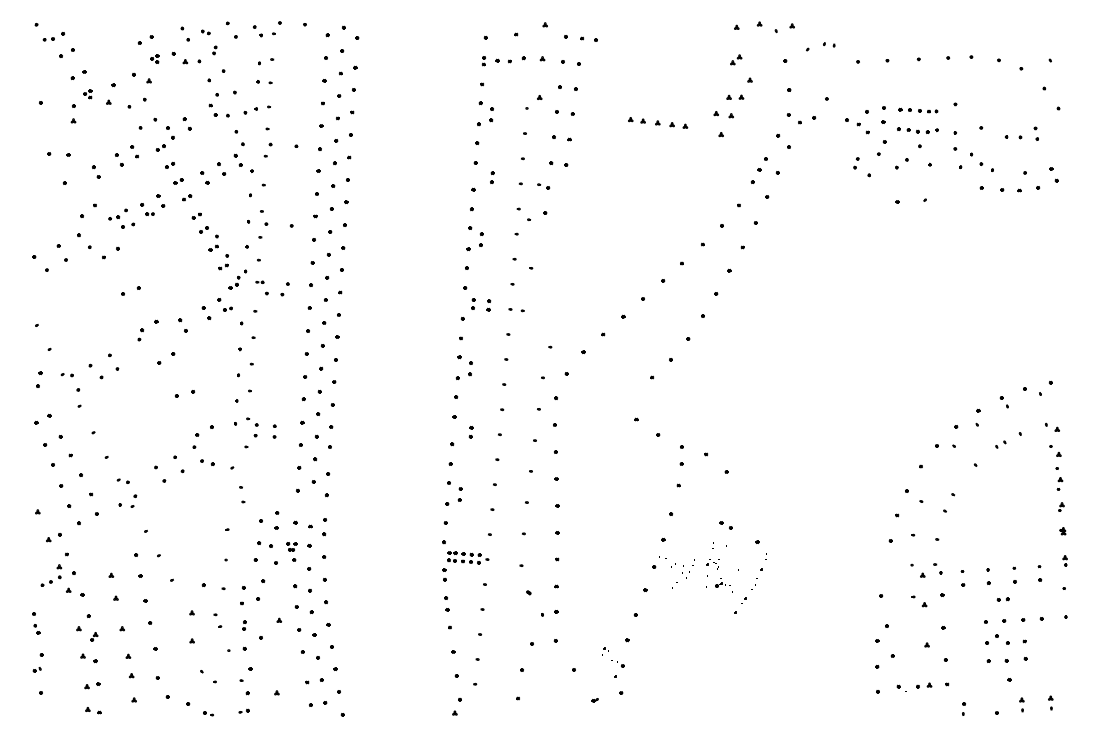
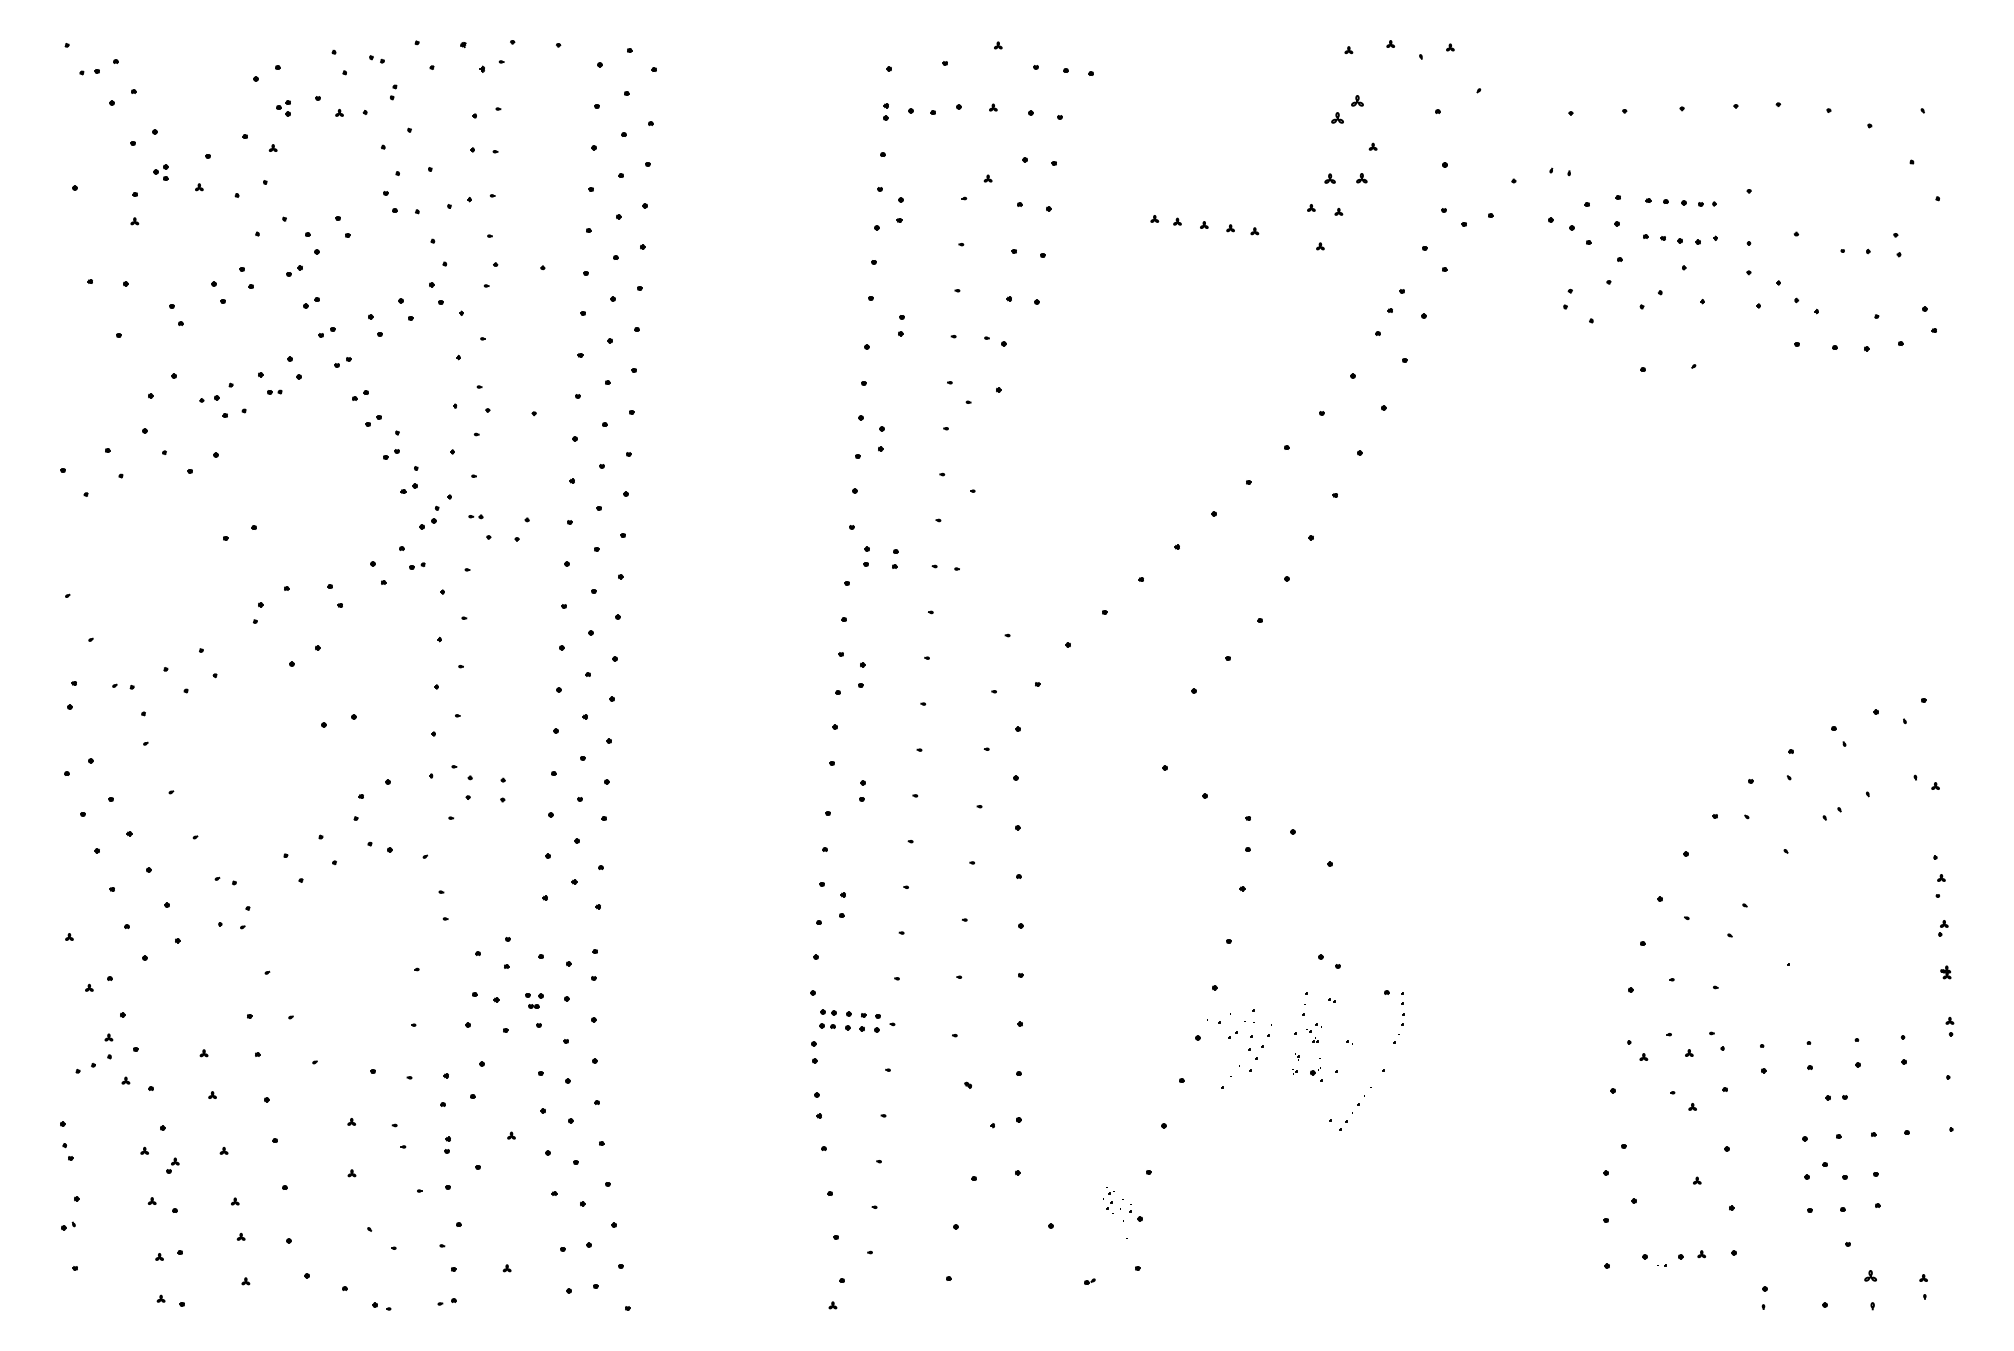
part: (257, 31) -> (471, 57), size x1.6
part: (829, 44) -> (1560, 171), moved
part: (736, 59) -> (1348, 108), size x1.6
part: (735, 96) -> (1346, 176), size x1.4
part: (1055, 450) -> (1637, 1049), moved
part: (1021, 704) -> (1870, 1289), size x1.6

